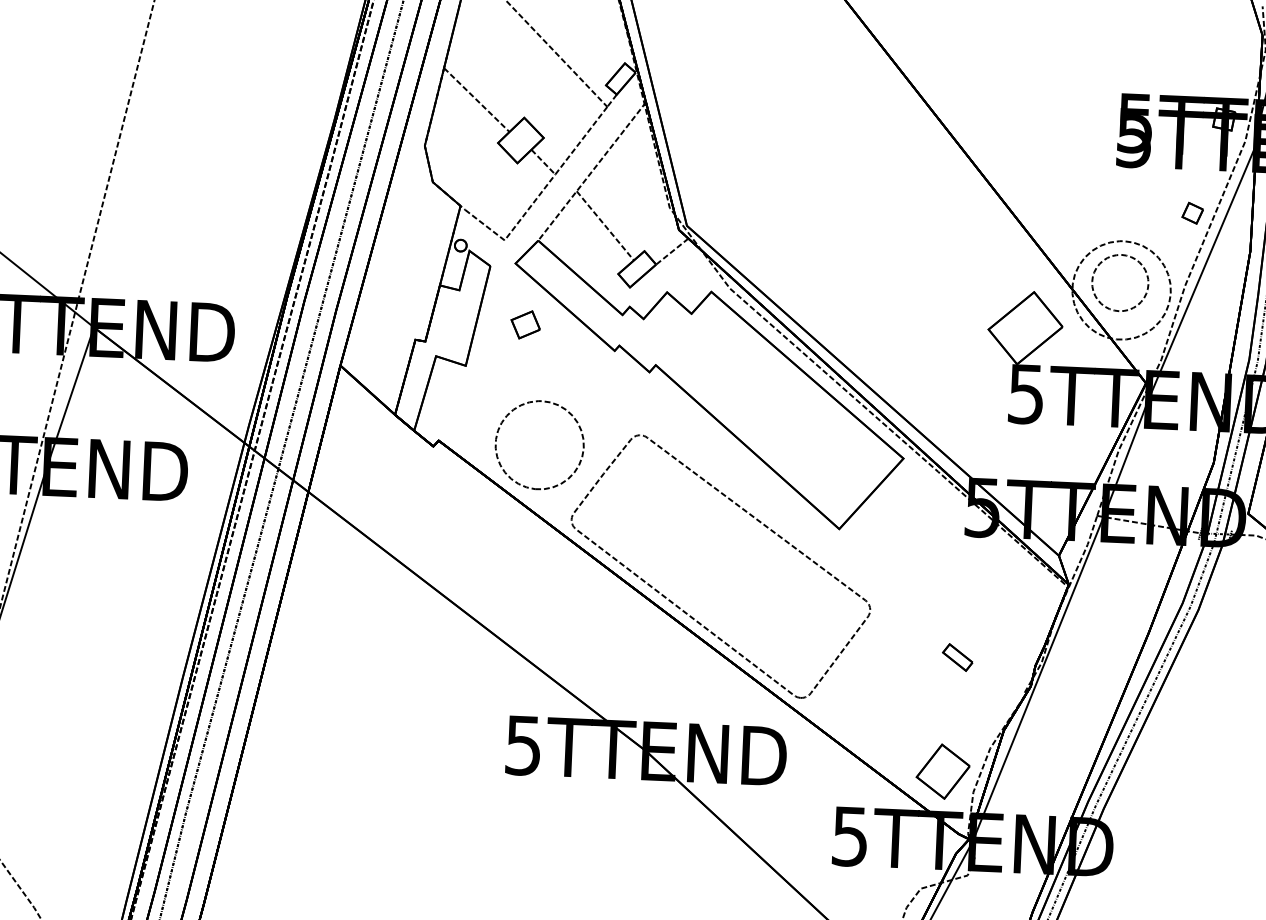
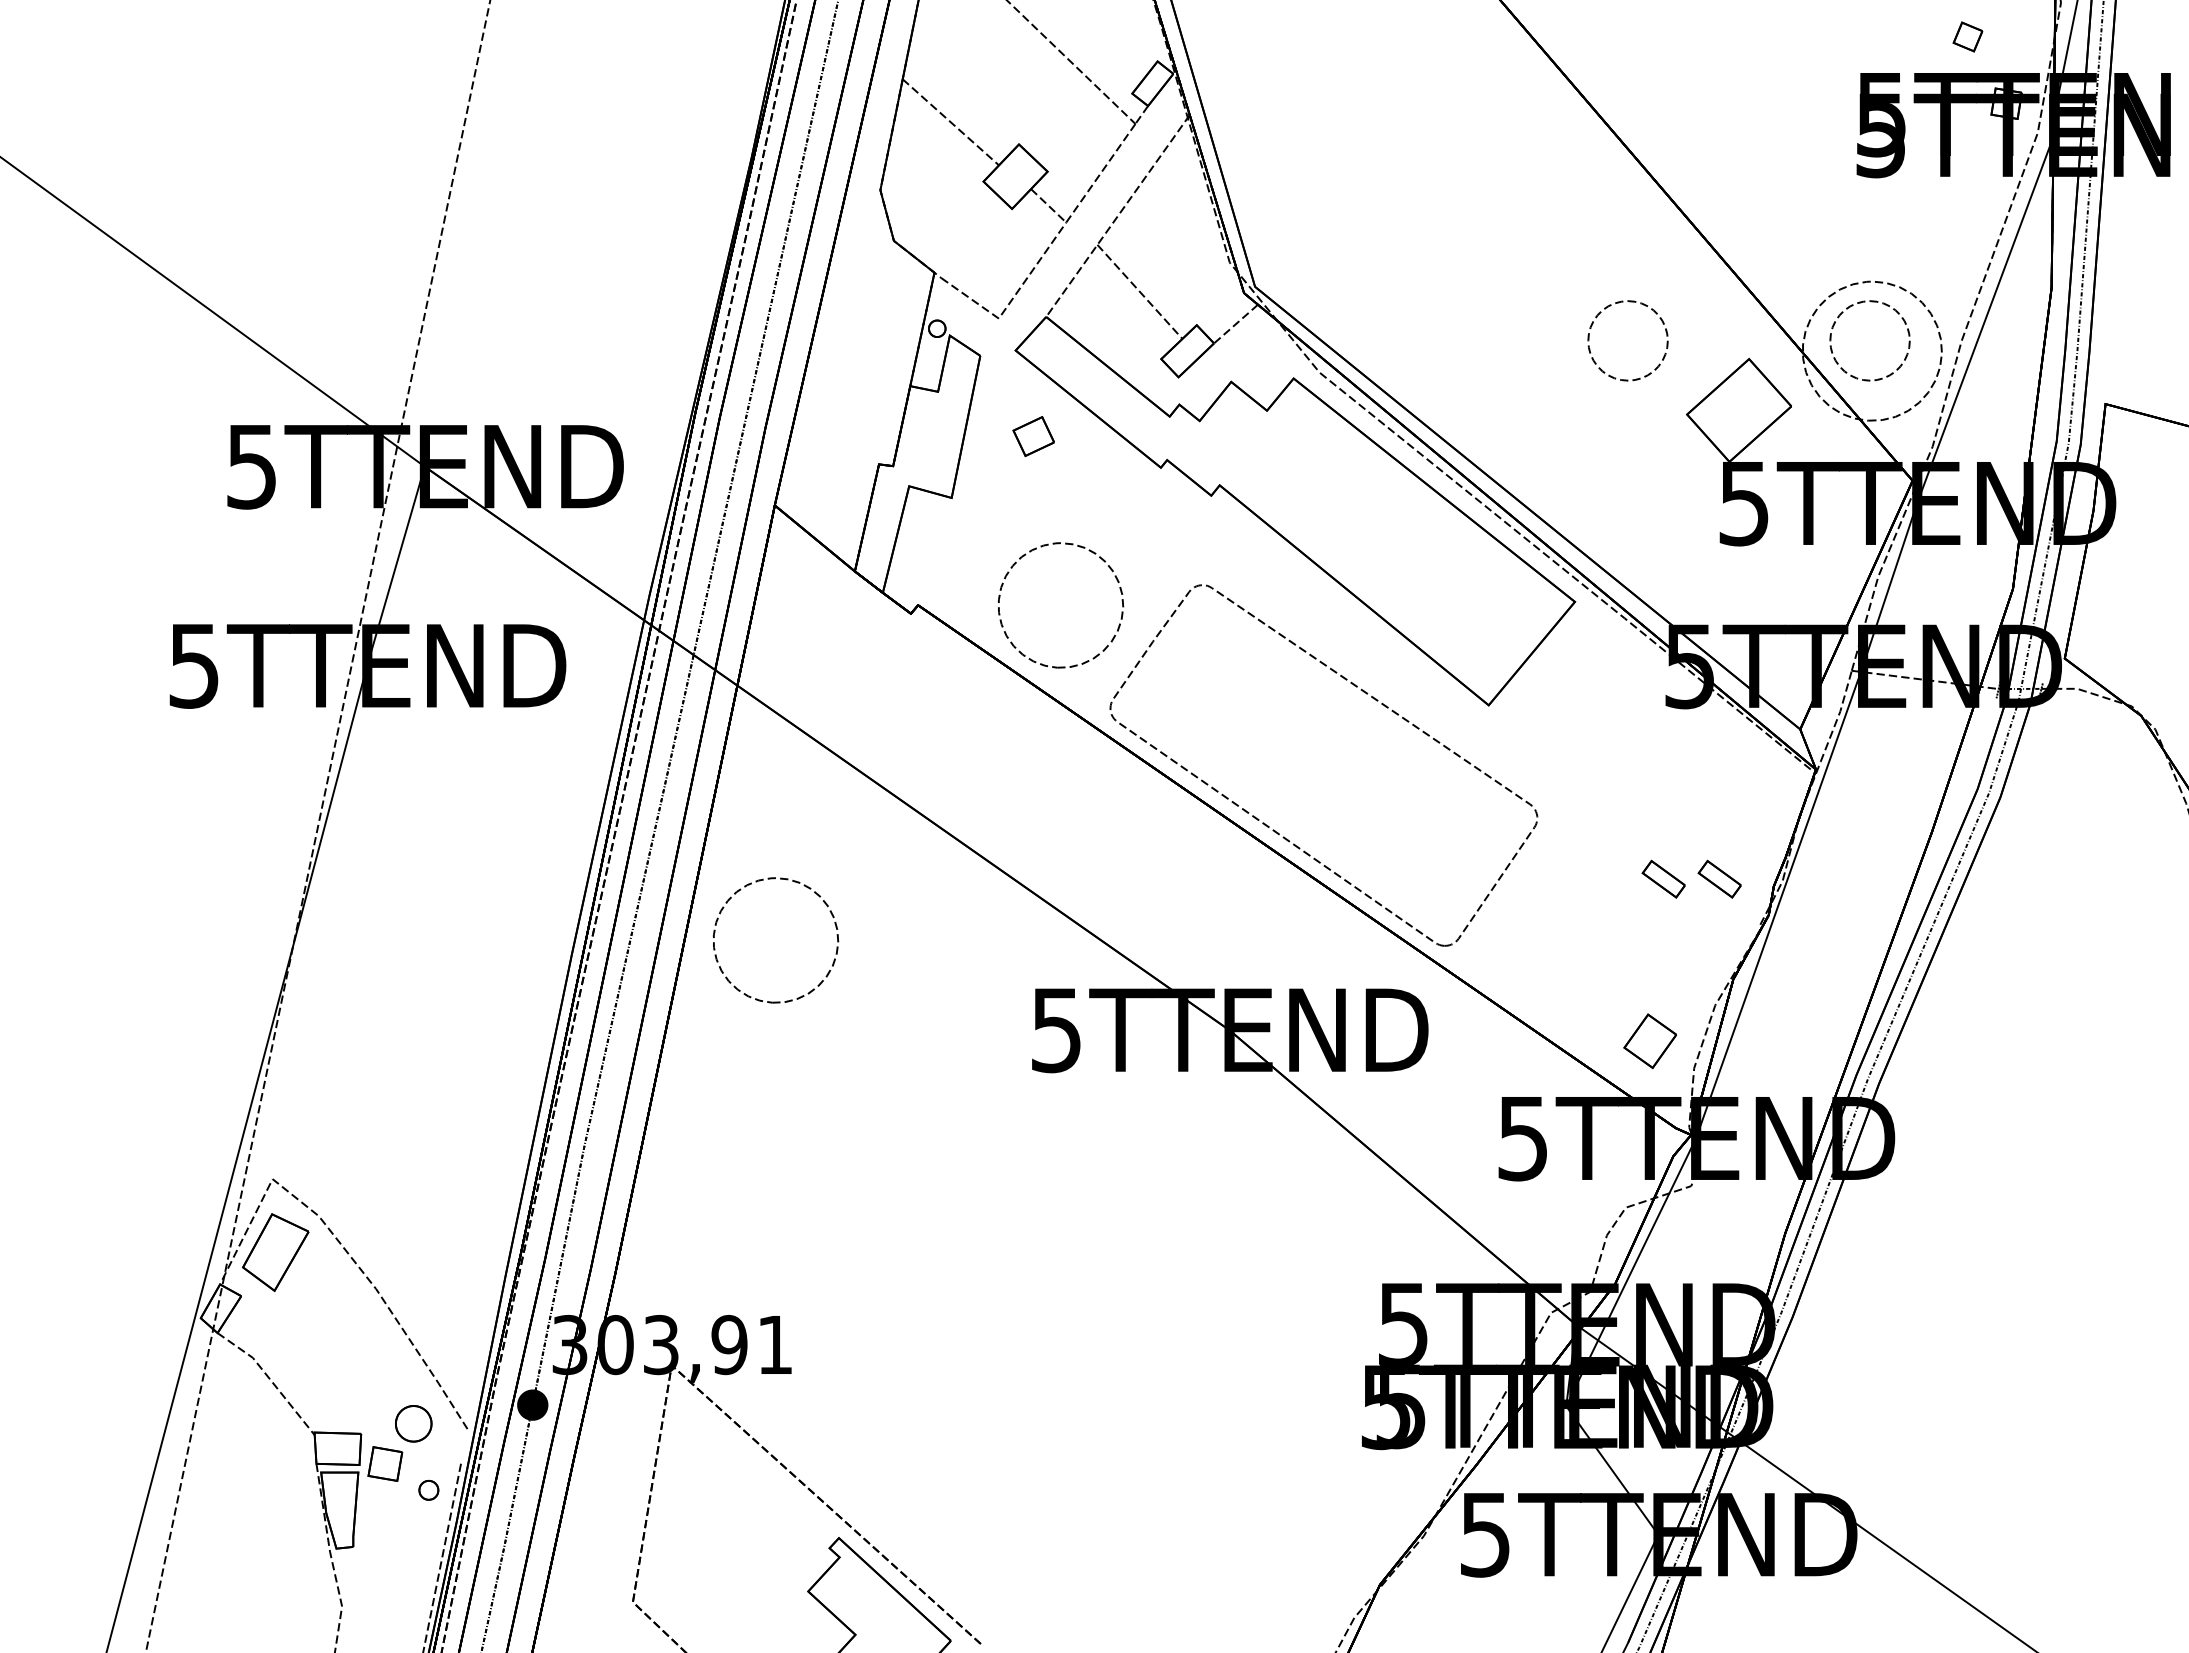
part: (1192, 212) -> (1967, 36), moved
part: (928, 258) -> (1597, 317), added
part: (997, 658) -> (1719, 878), added
part: (370, 671) -> (836, 935), added
part: (943, 771) -> (1650, 1041), size x0.7

